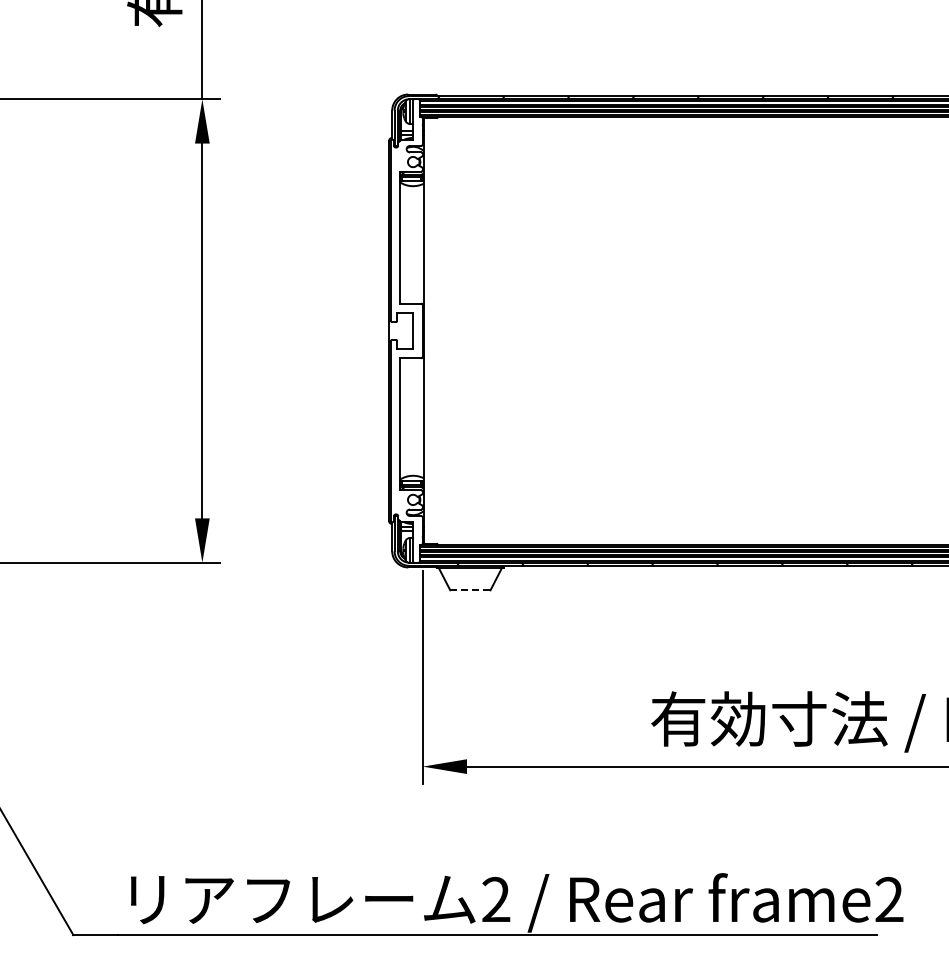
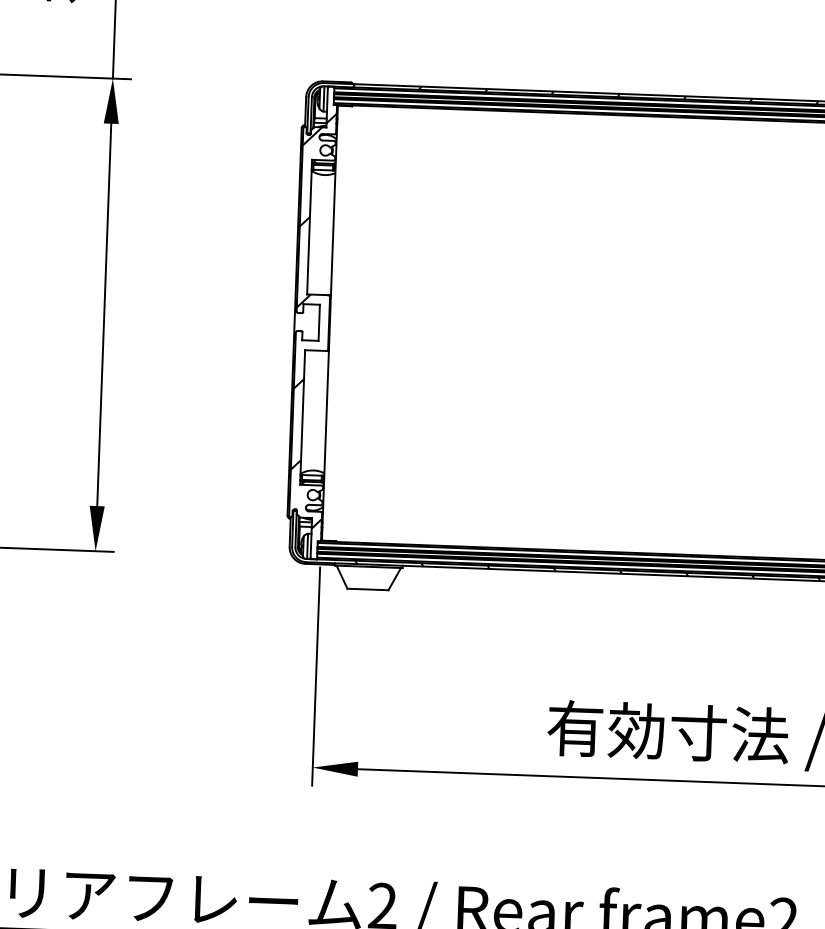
hatch: (406, 328) -> (312, 320), added
line: (470, 590) -> (368, 589), dashed -> solid

